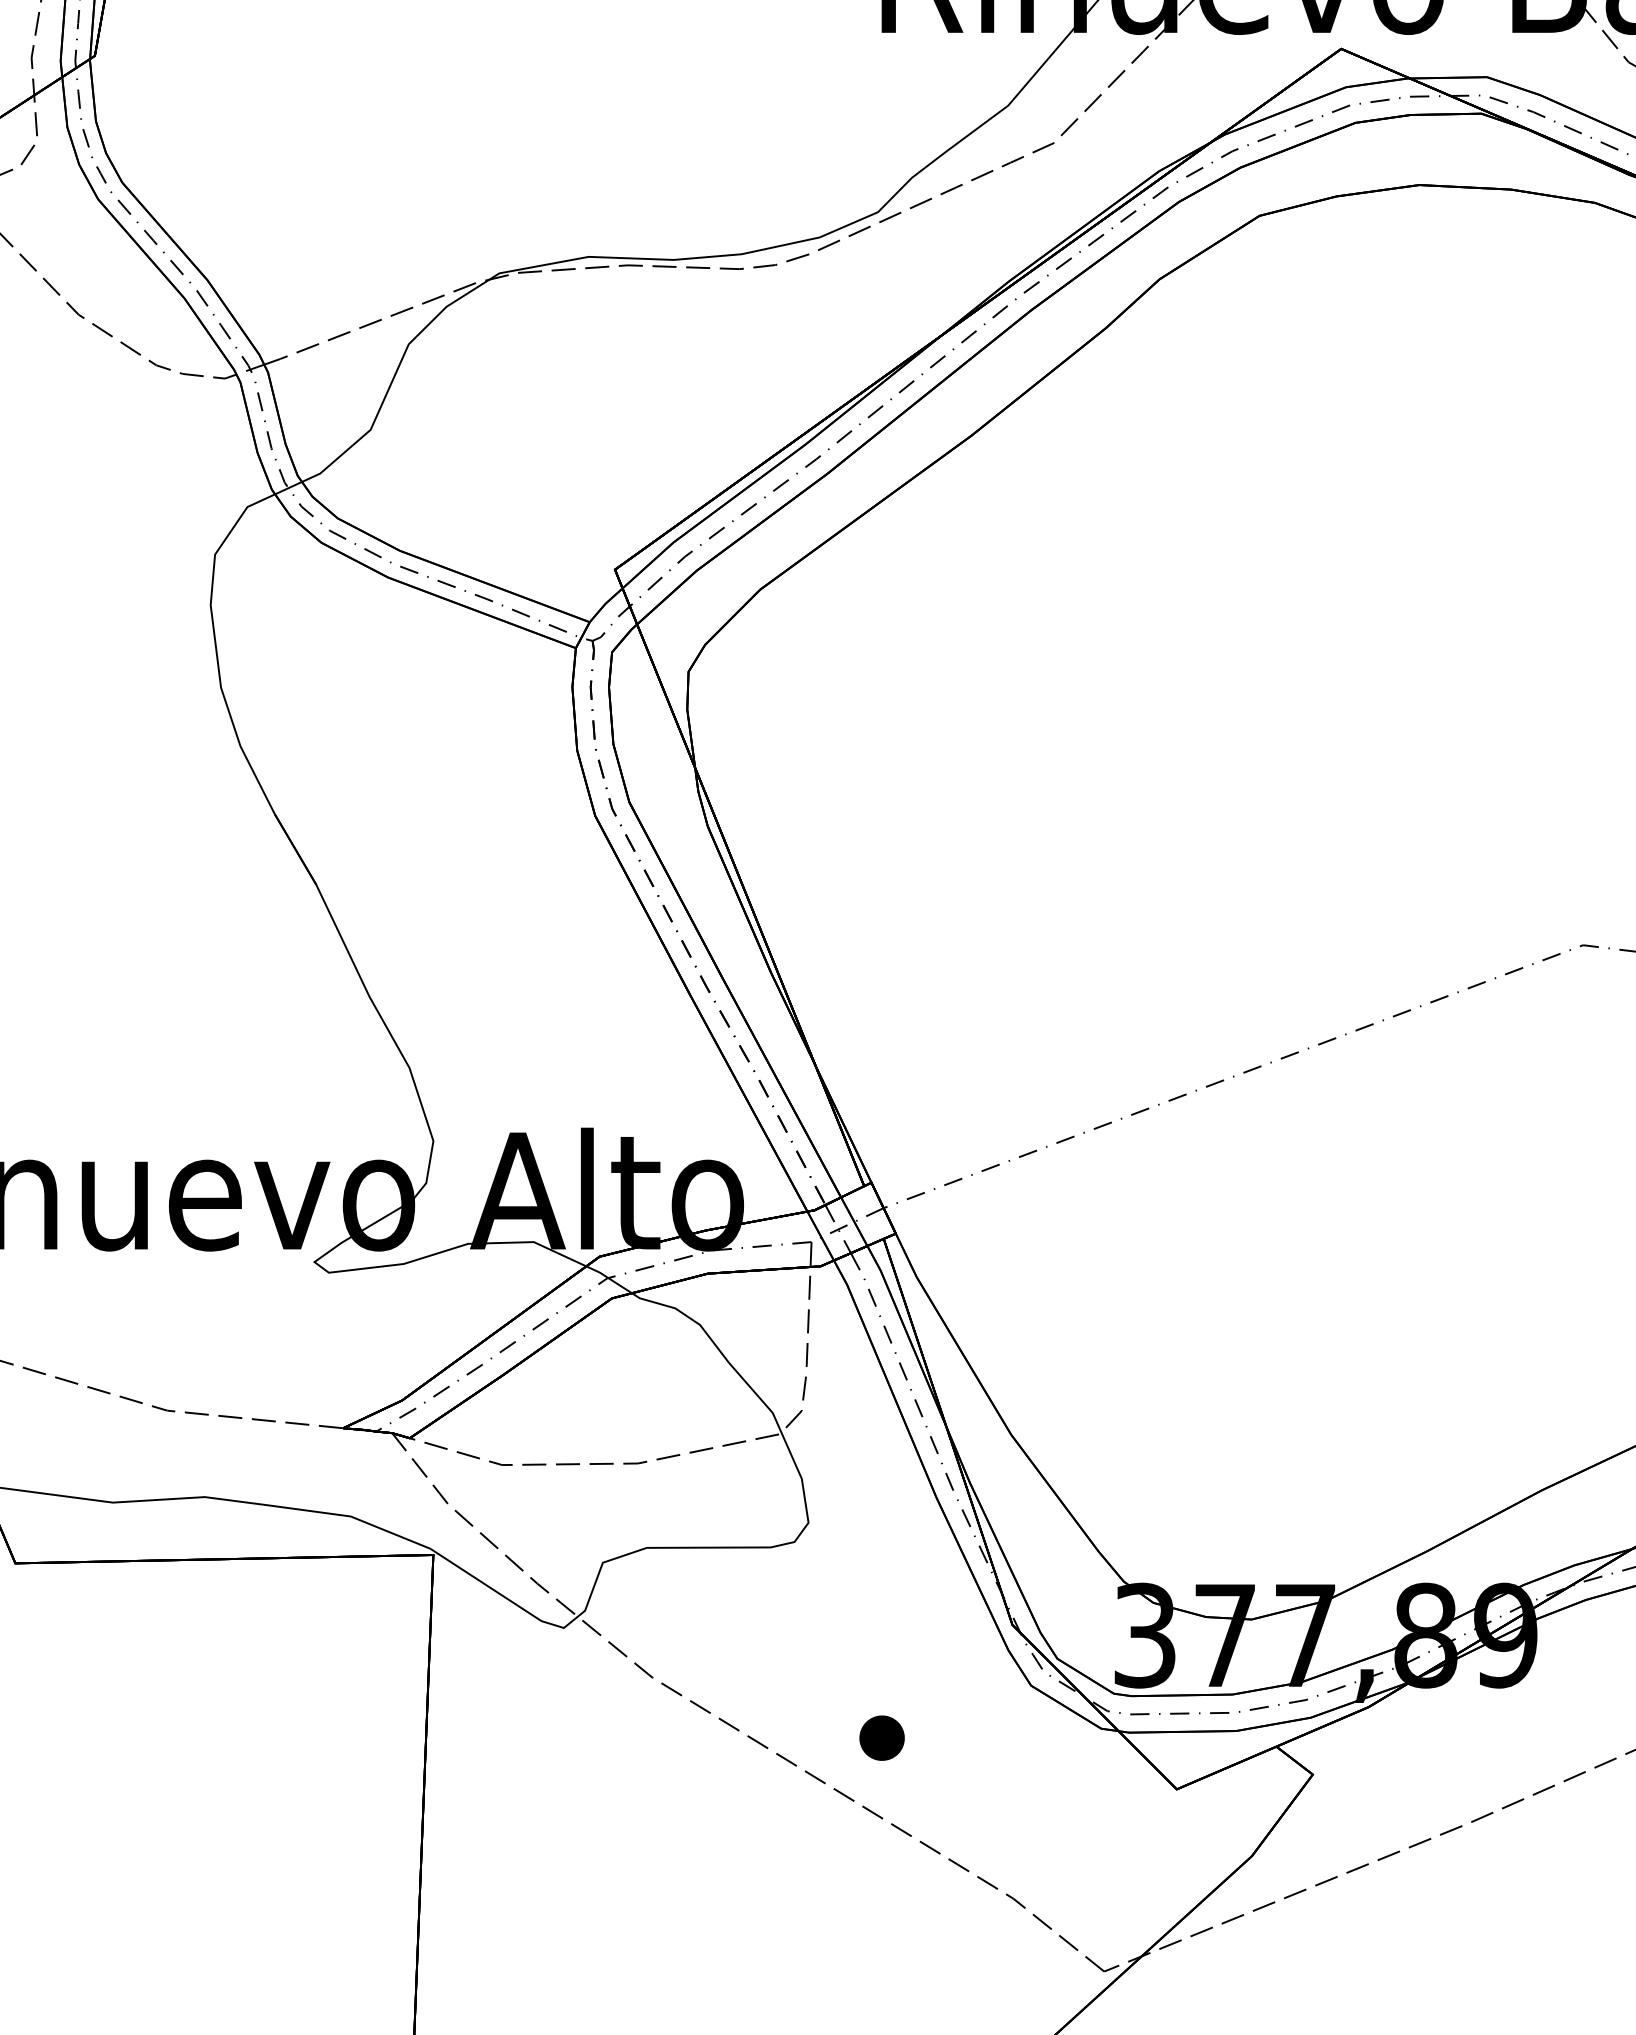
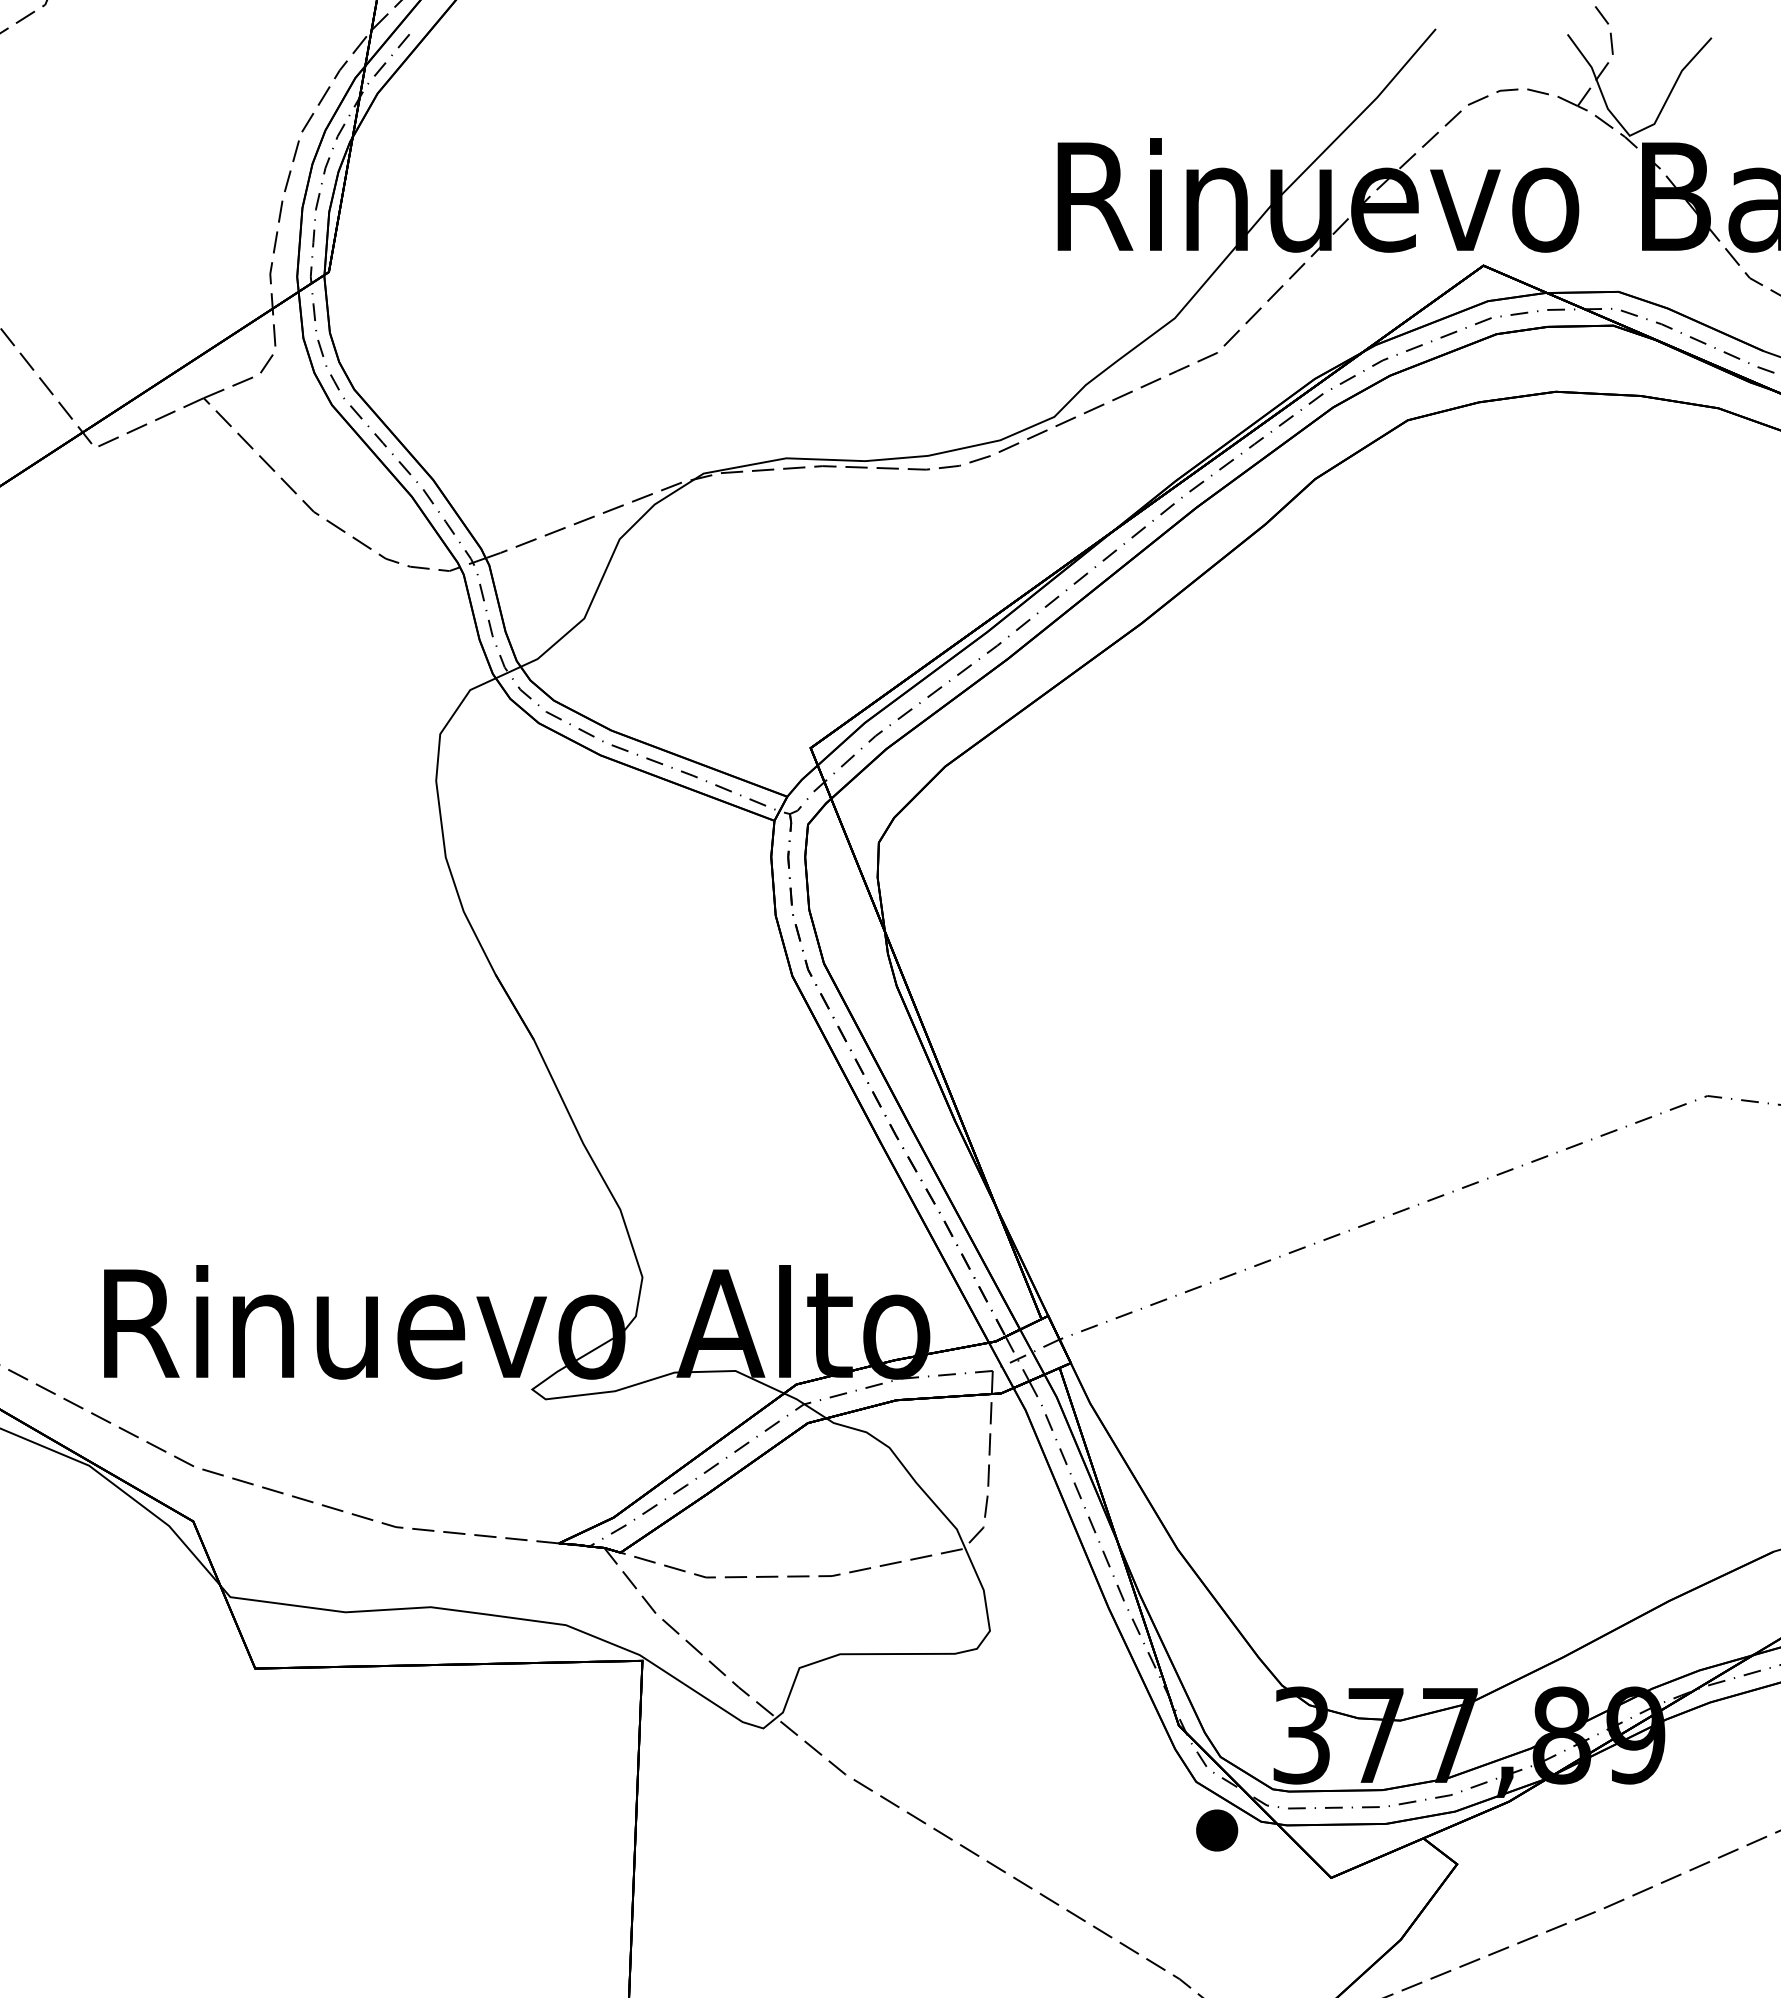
part: (882, 1738) -> (1217, 1830), moved

